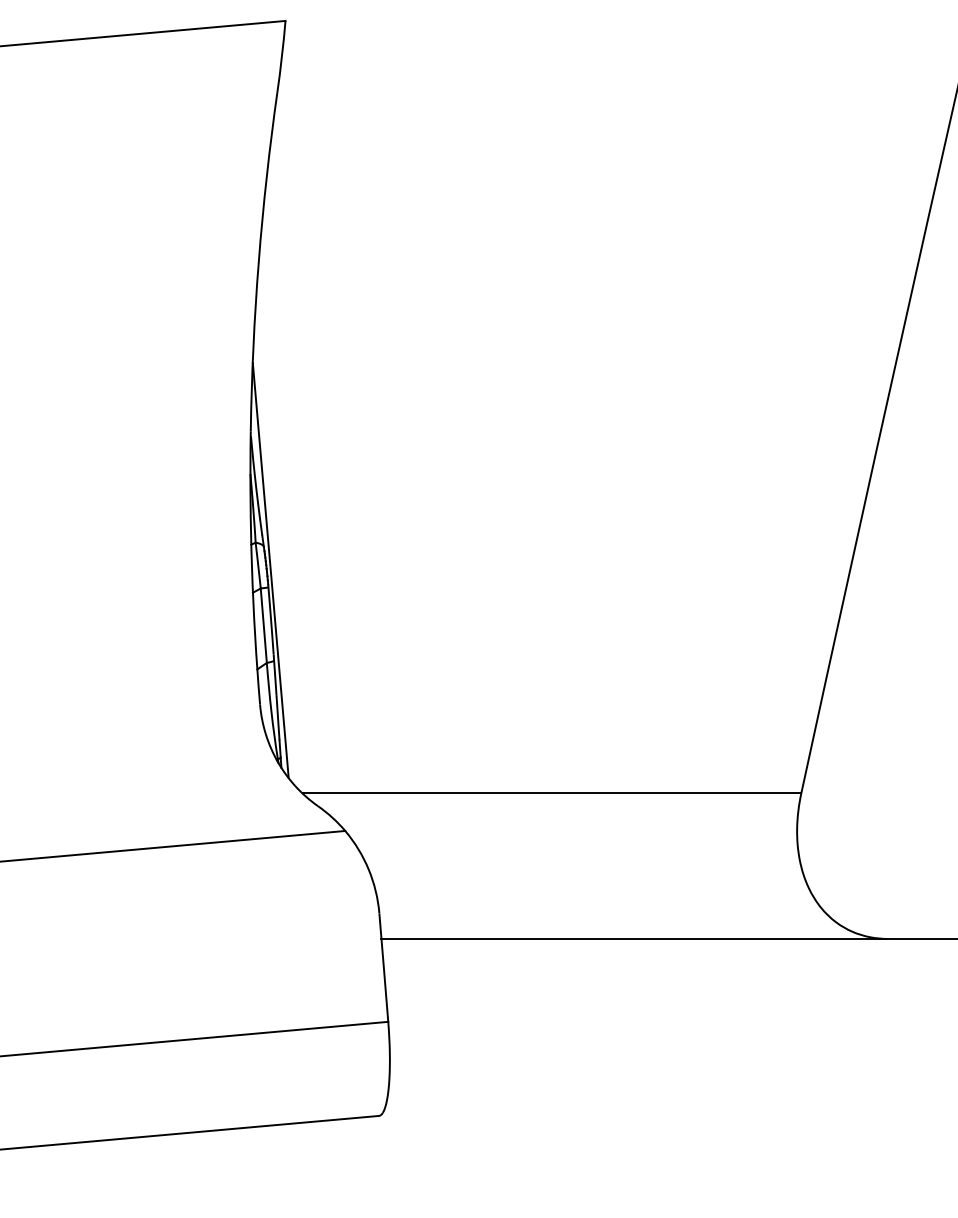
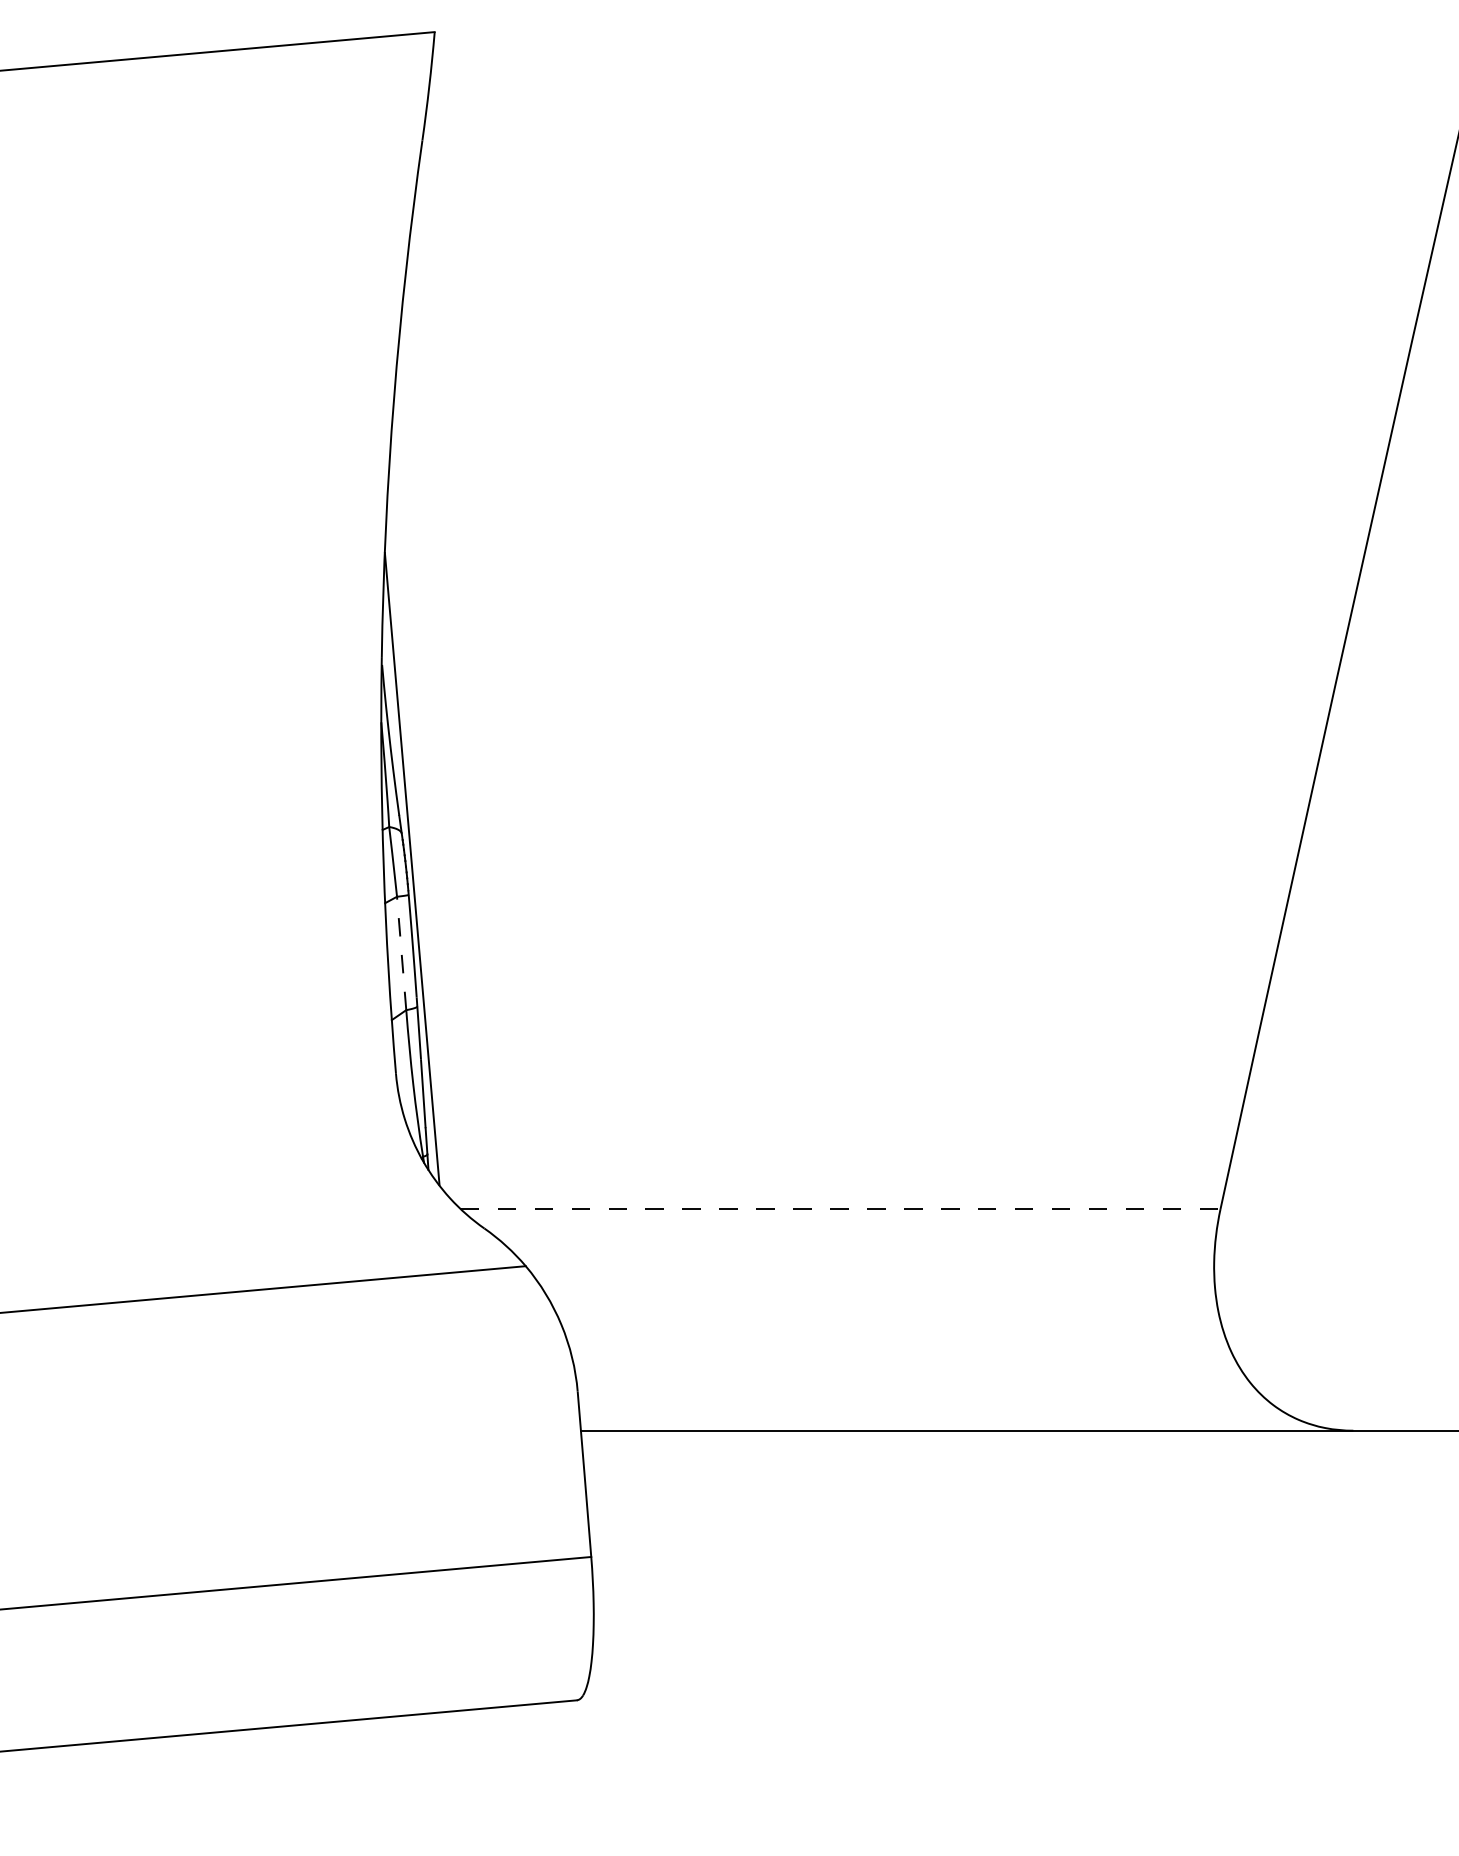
line: (263, 625) -> (401, 953), solid -> dashed
line: (552, 793) -> (841, 1209), solid -> dashed

